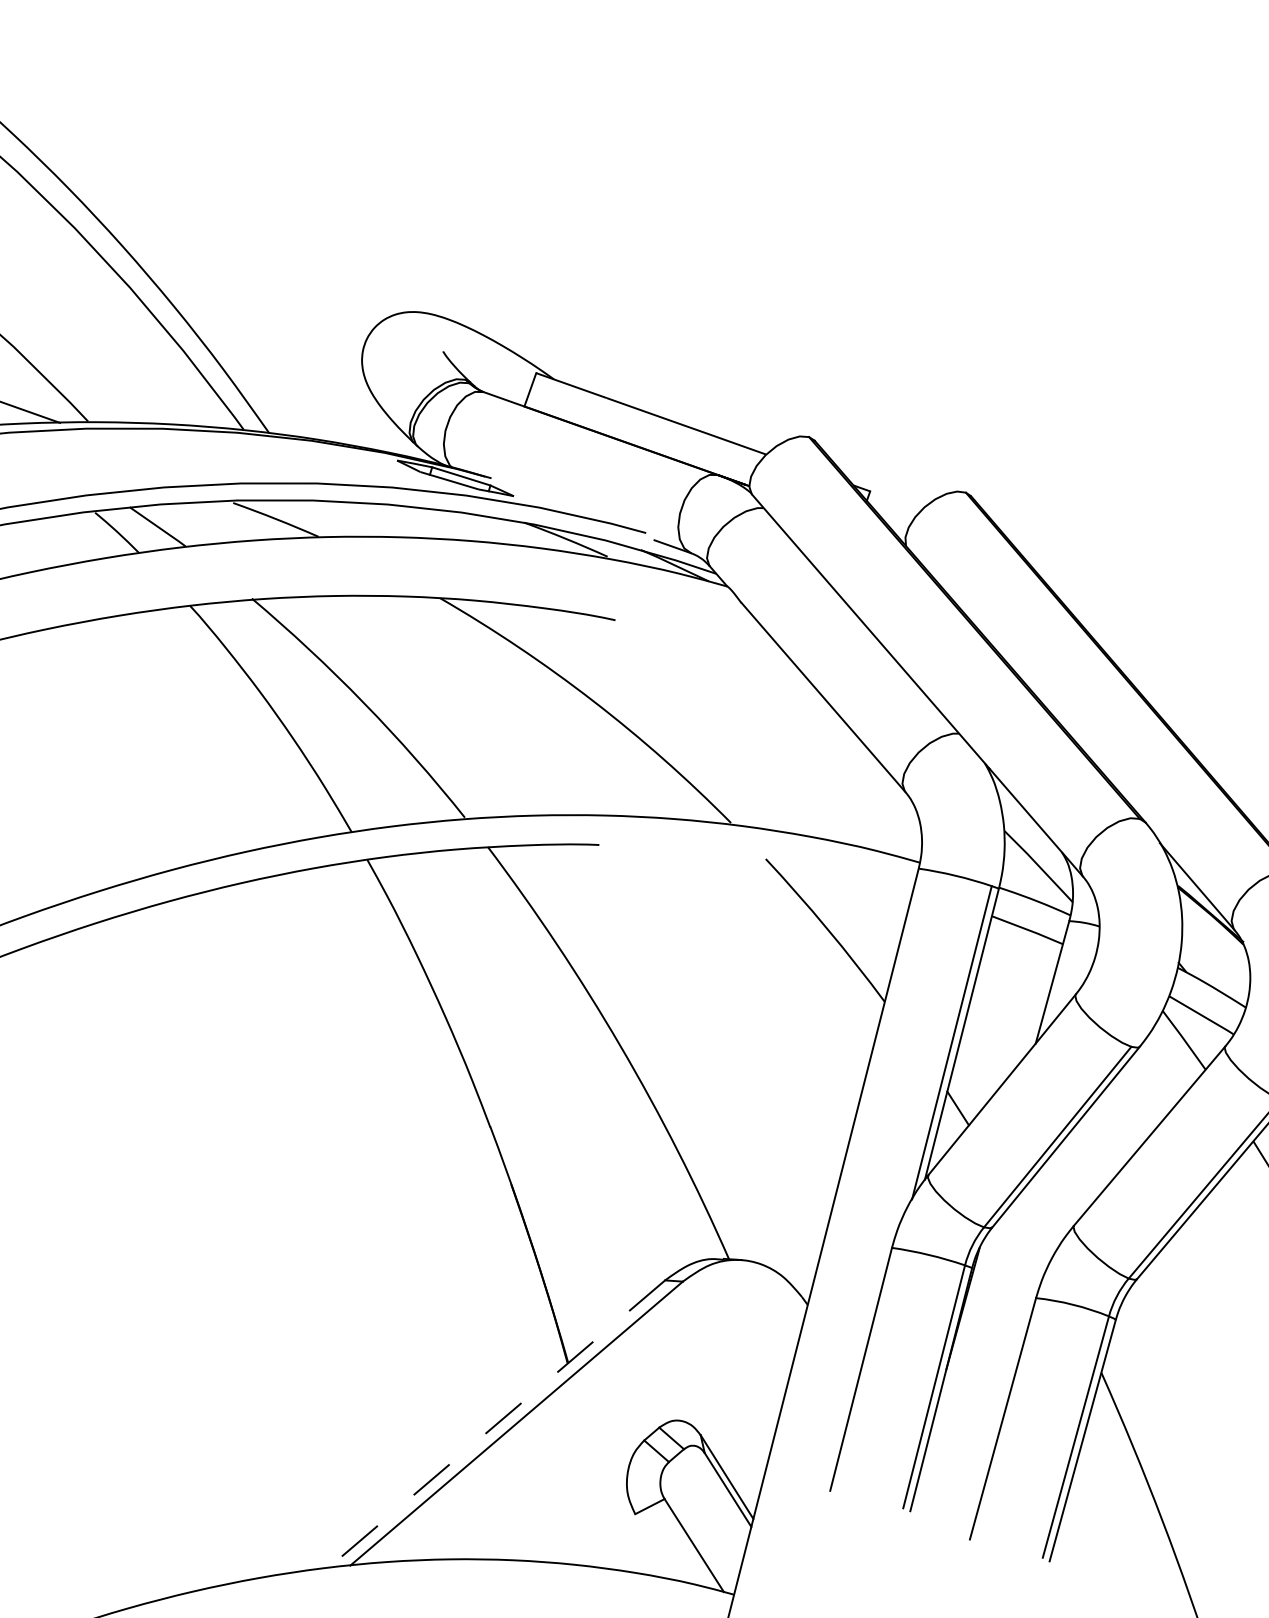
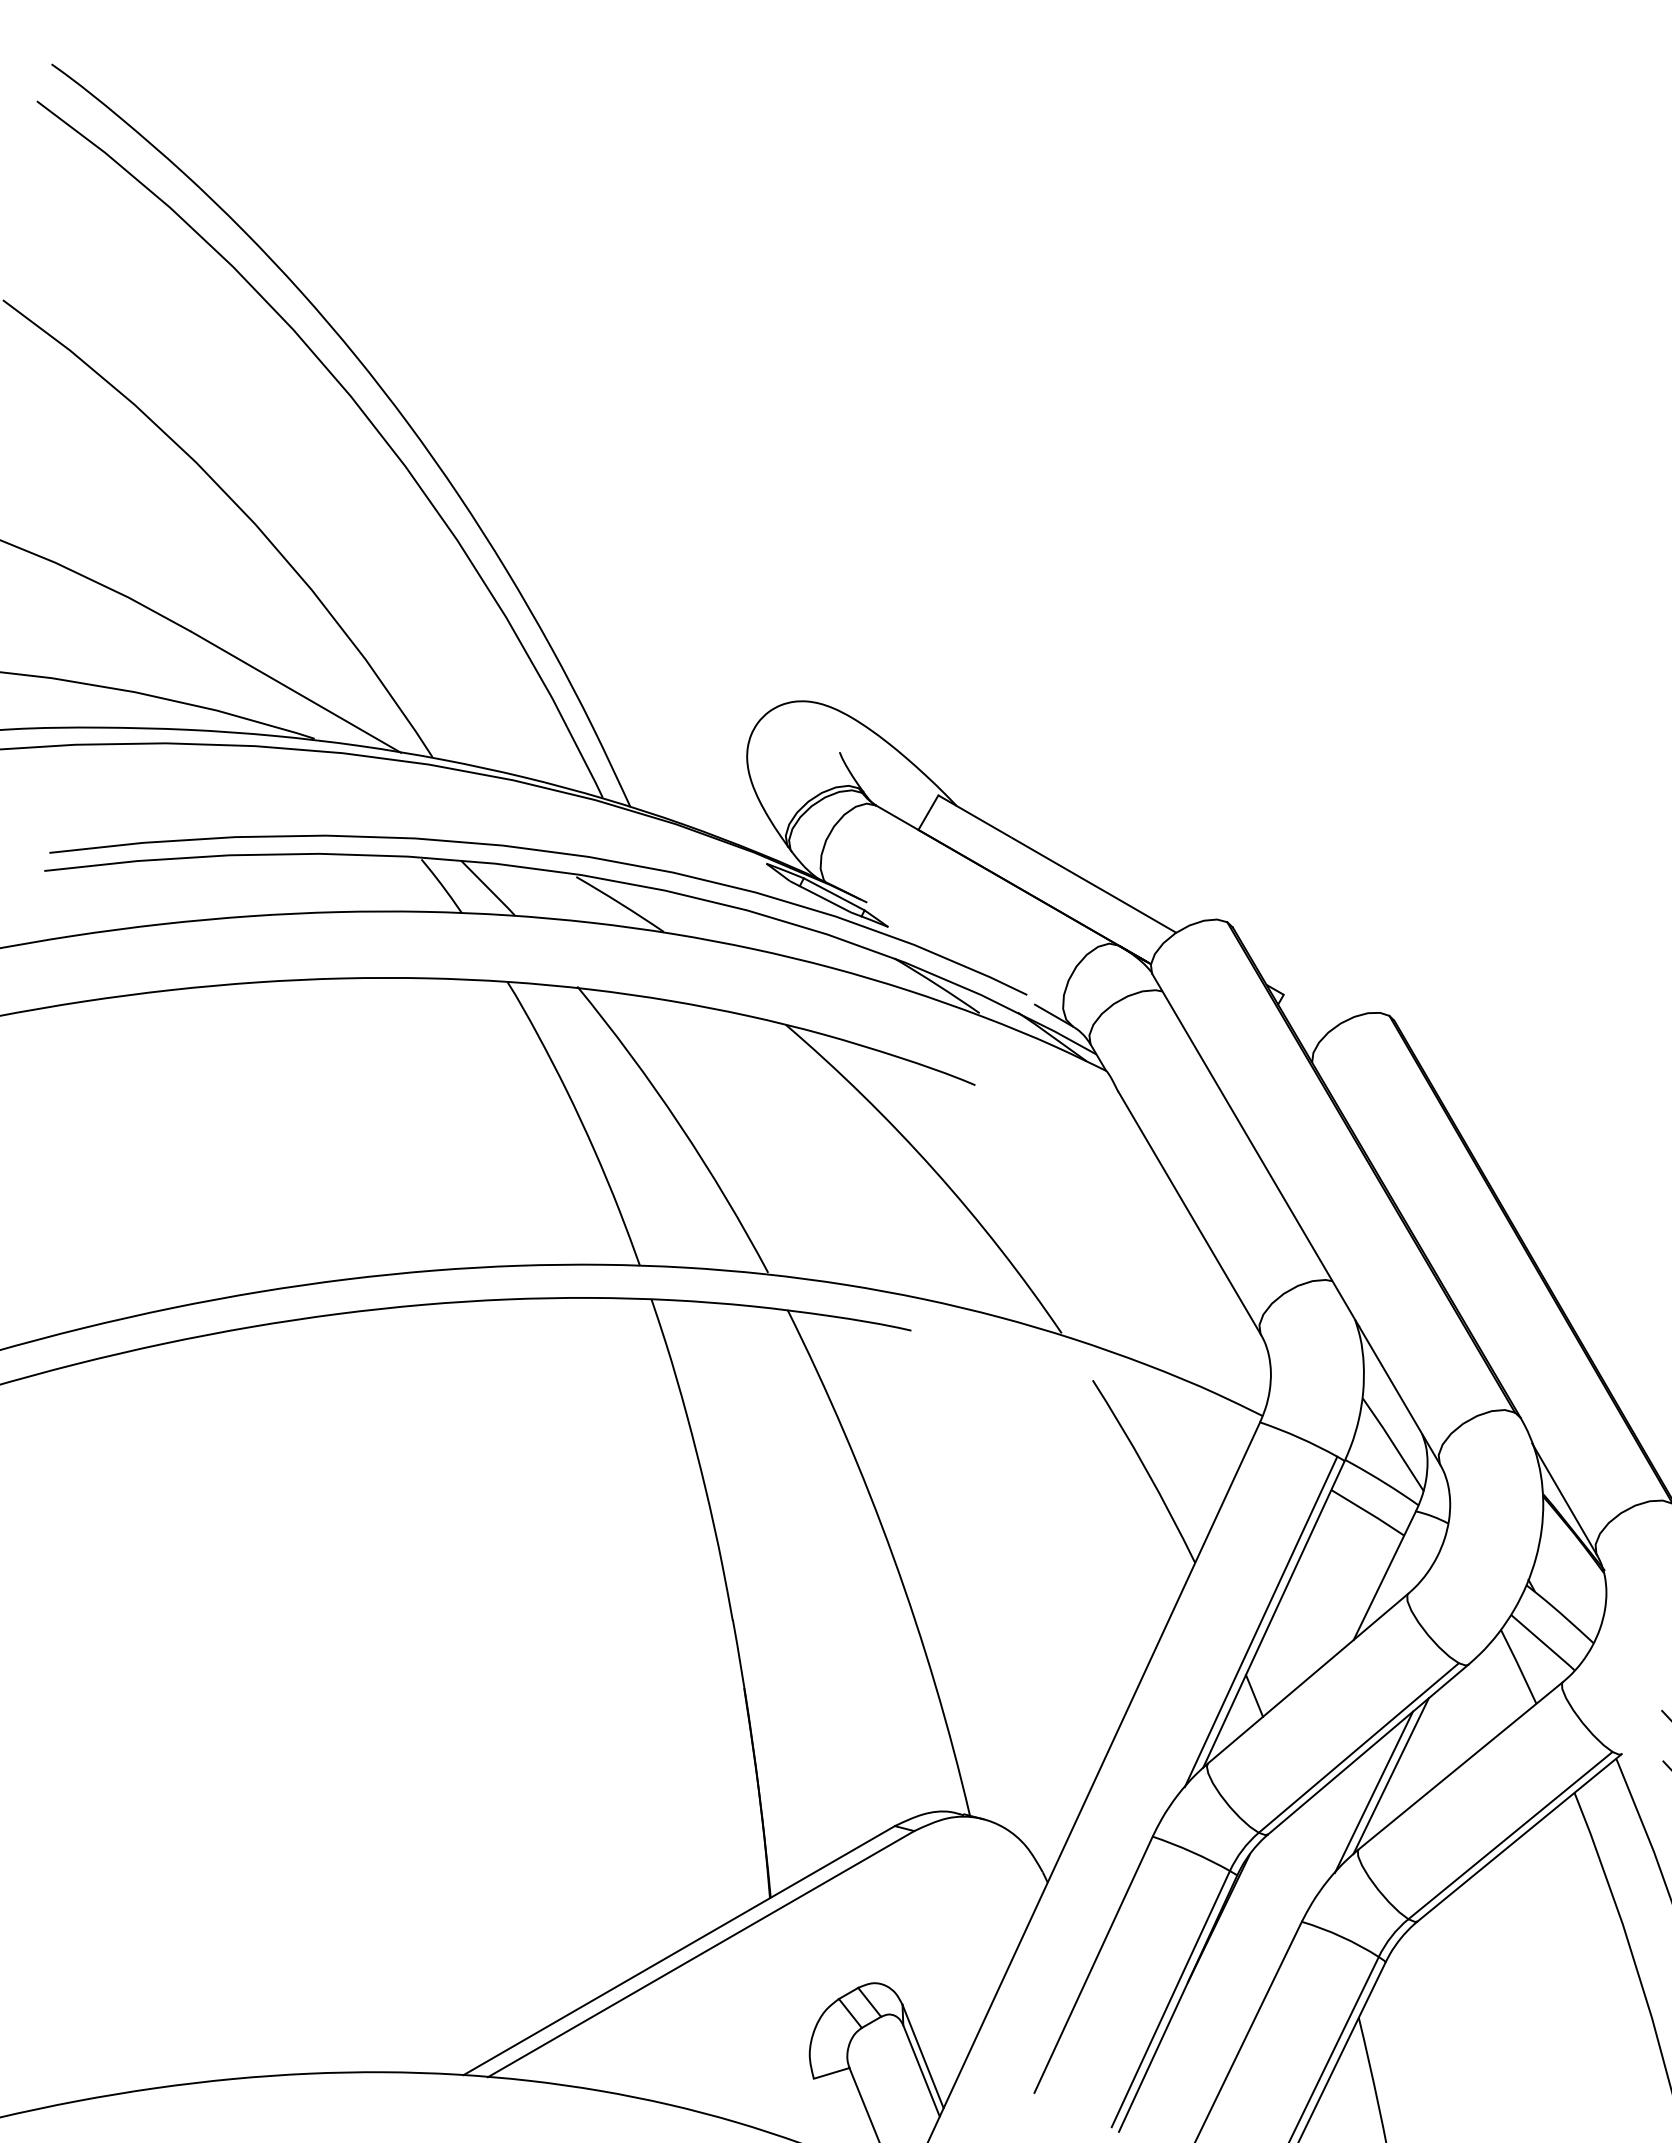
line: (1089, 1156) -> (1390, 1776), added
line: (1077, 1173) -> (1373, 1792), added
line: (496, 1424) -> (678, 1950), dashed -> solid

